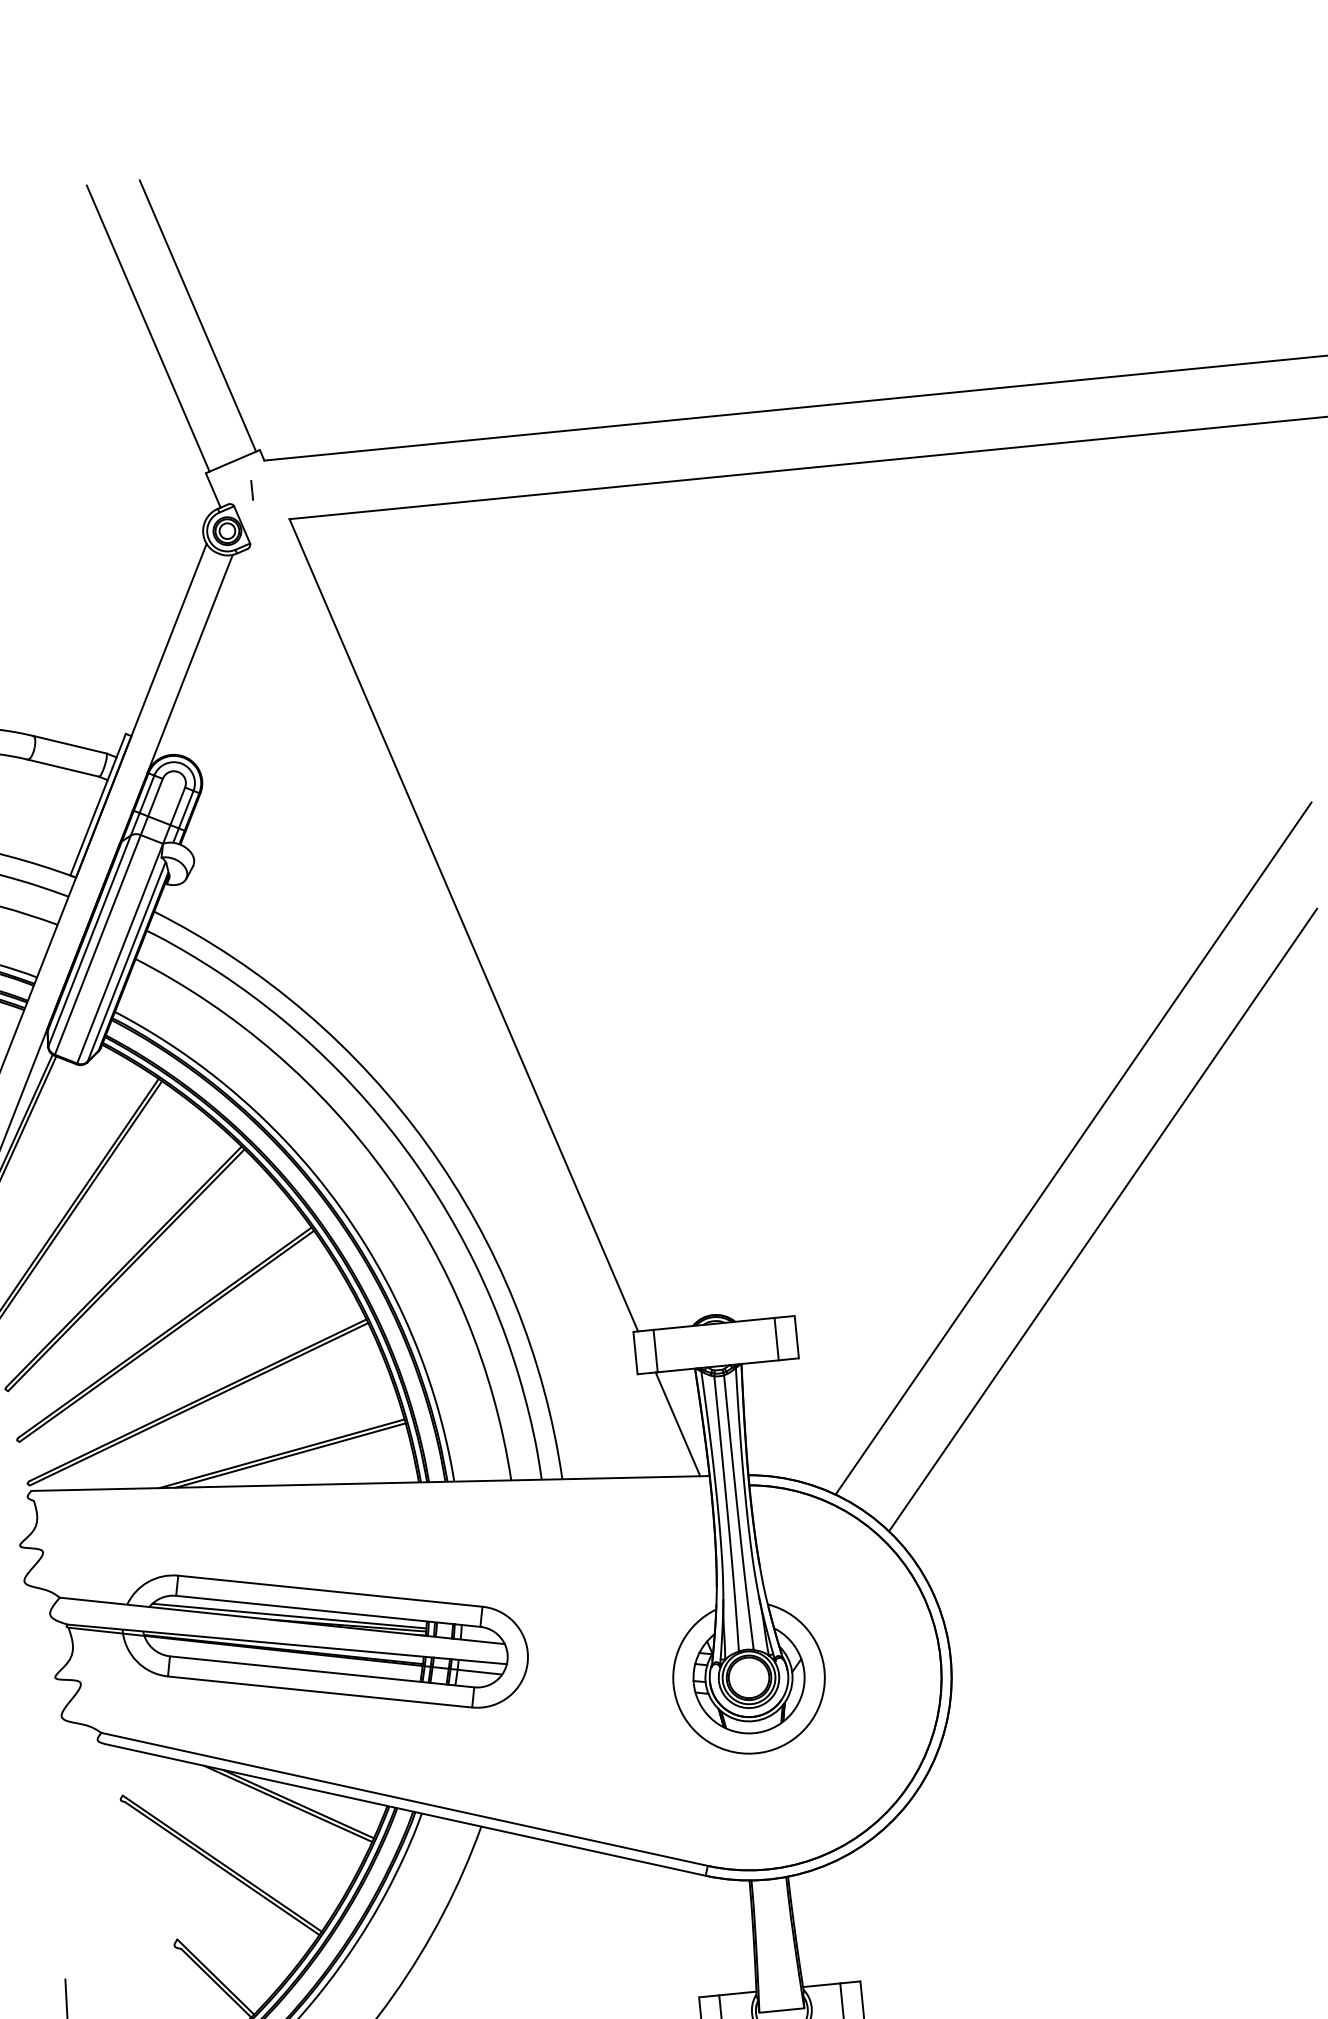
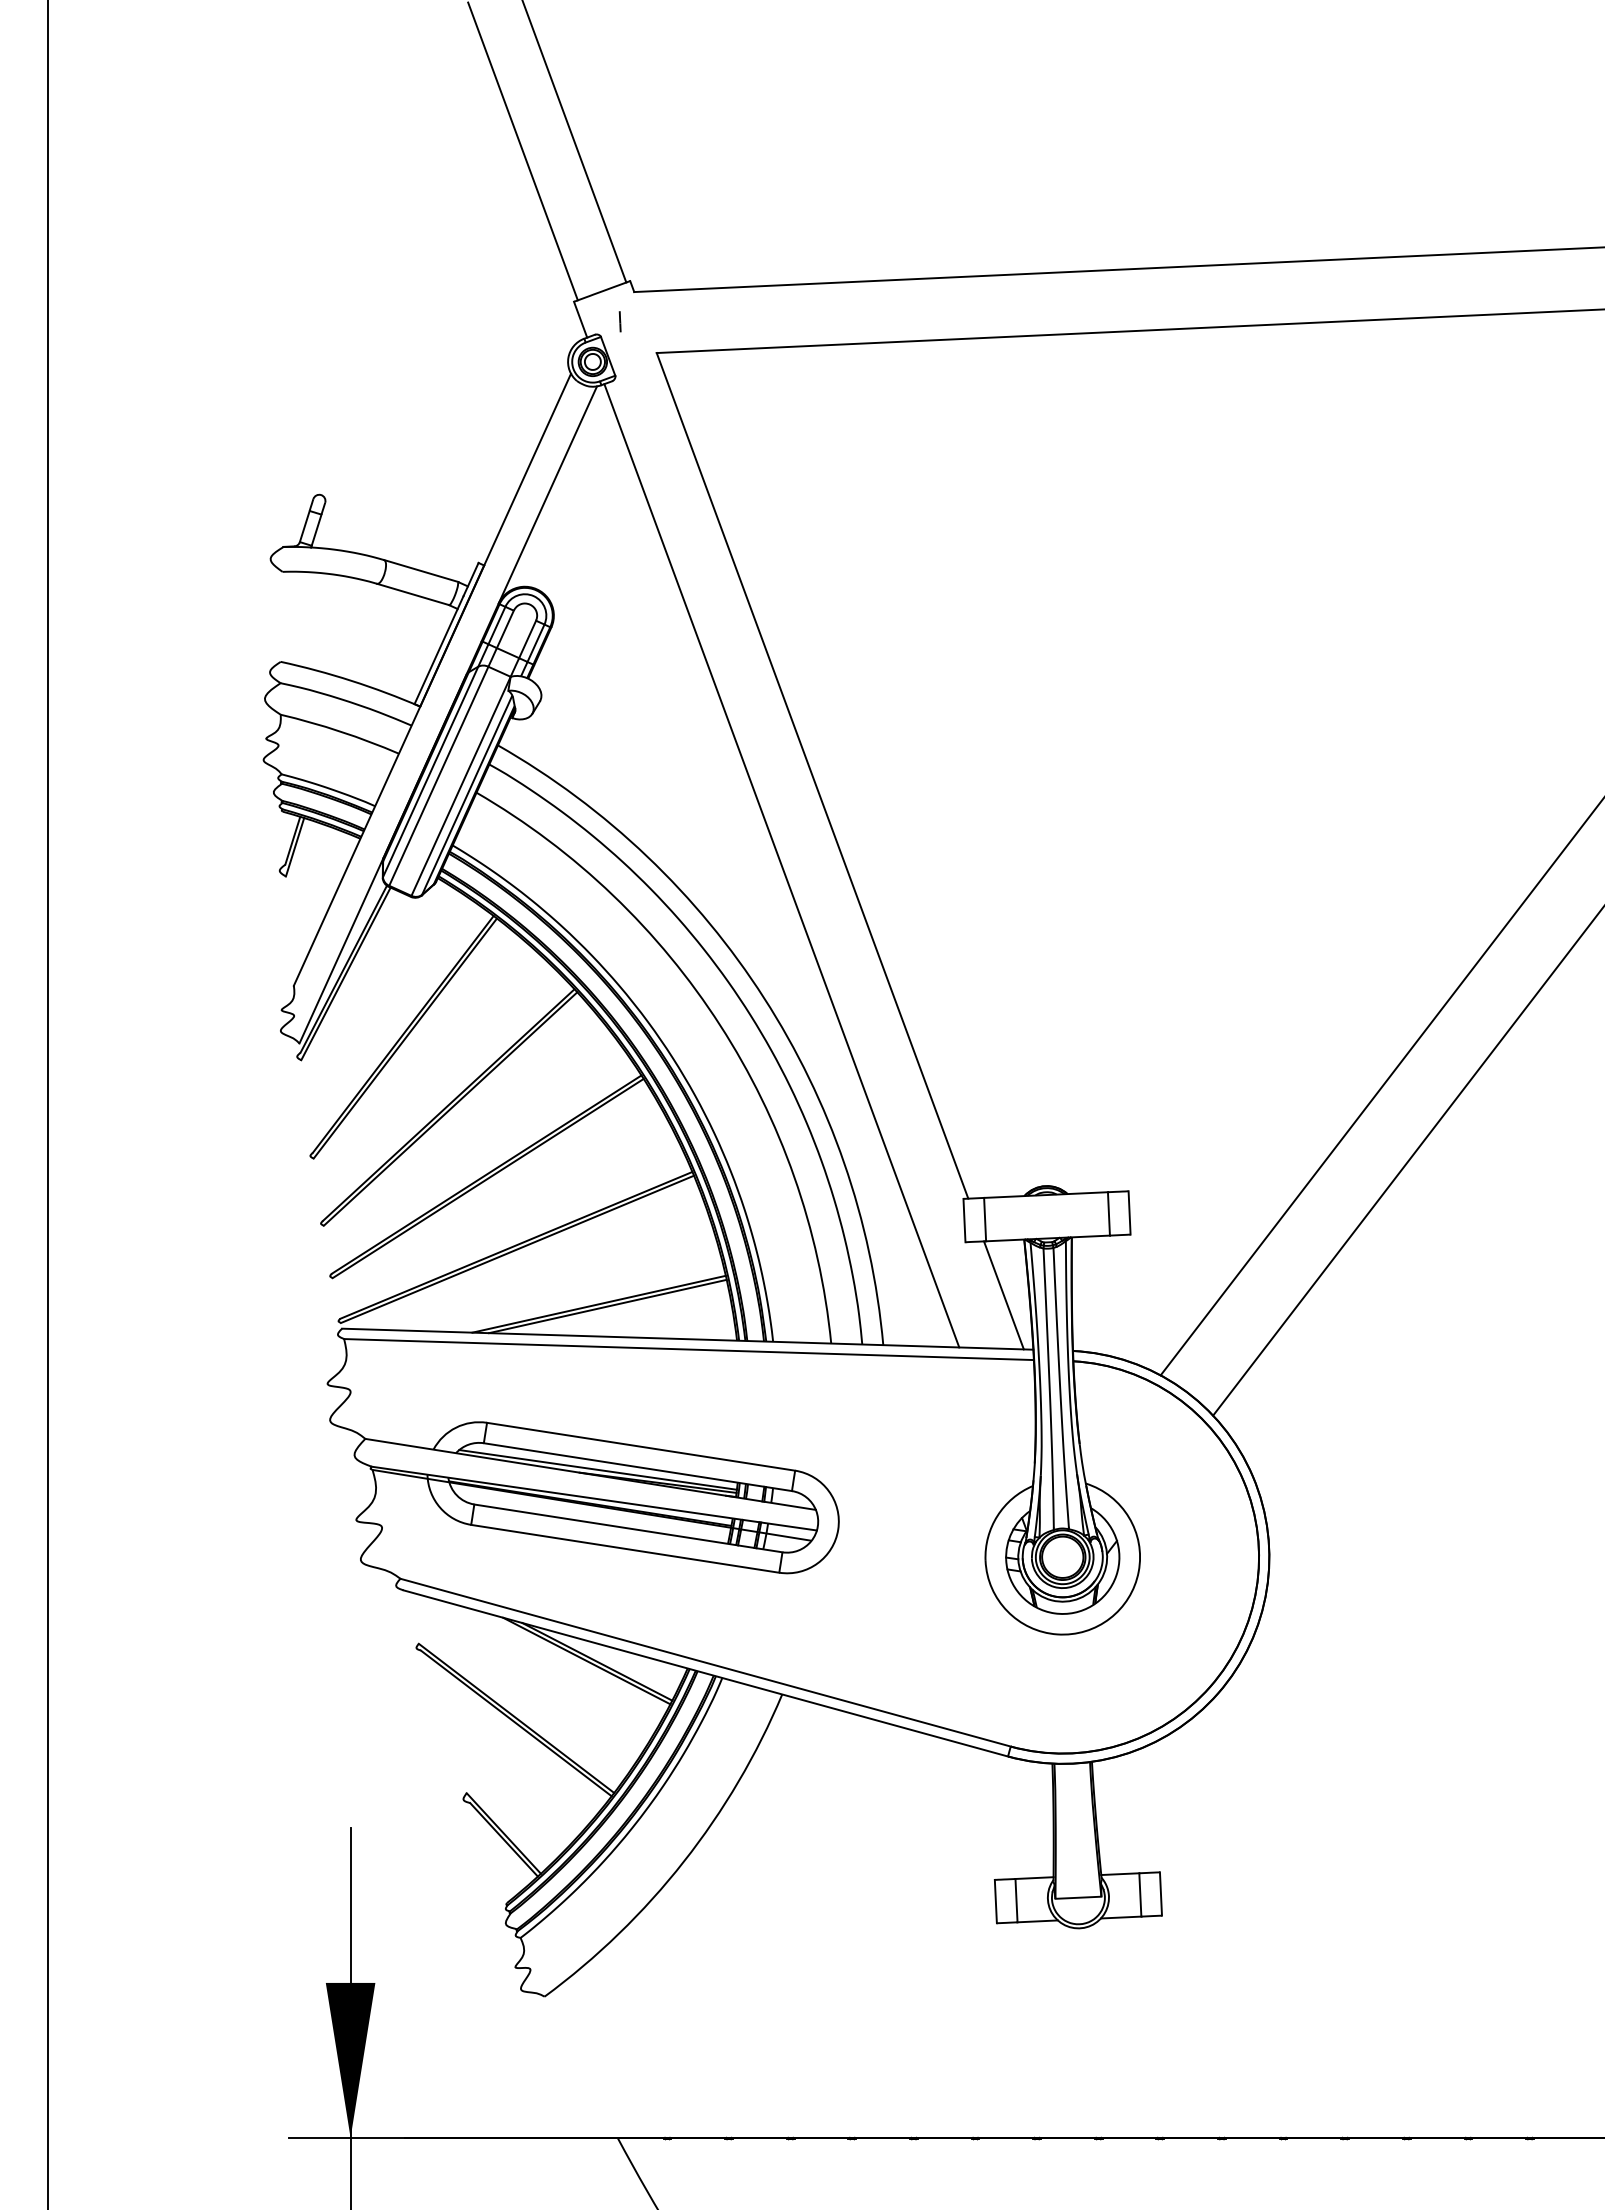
line: (438, 1014) -> (781, 865), added
line: (371, 1493) -> (688, 1349), added

